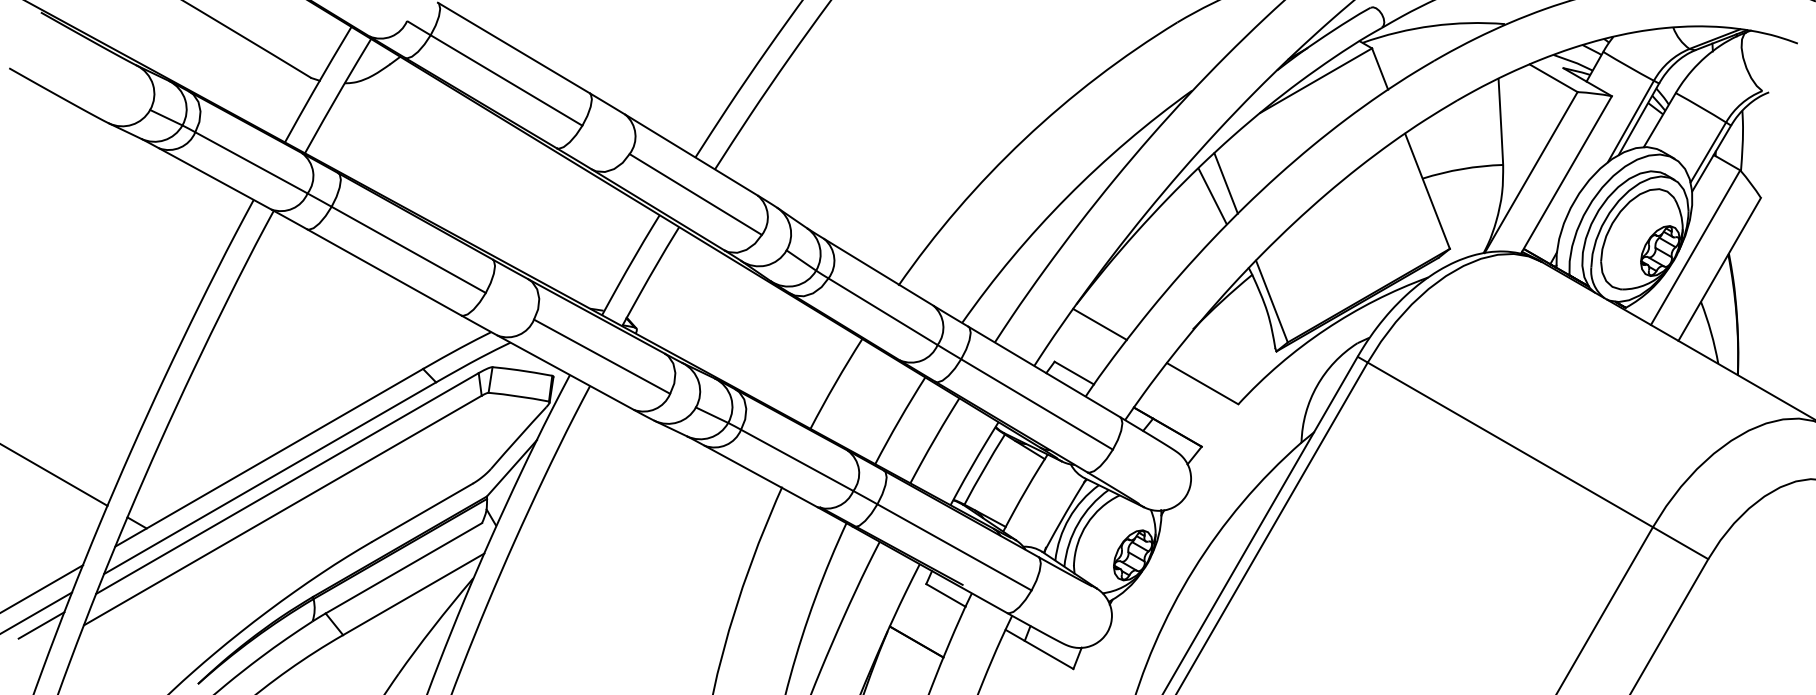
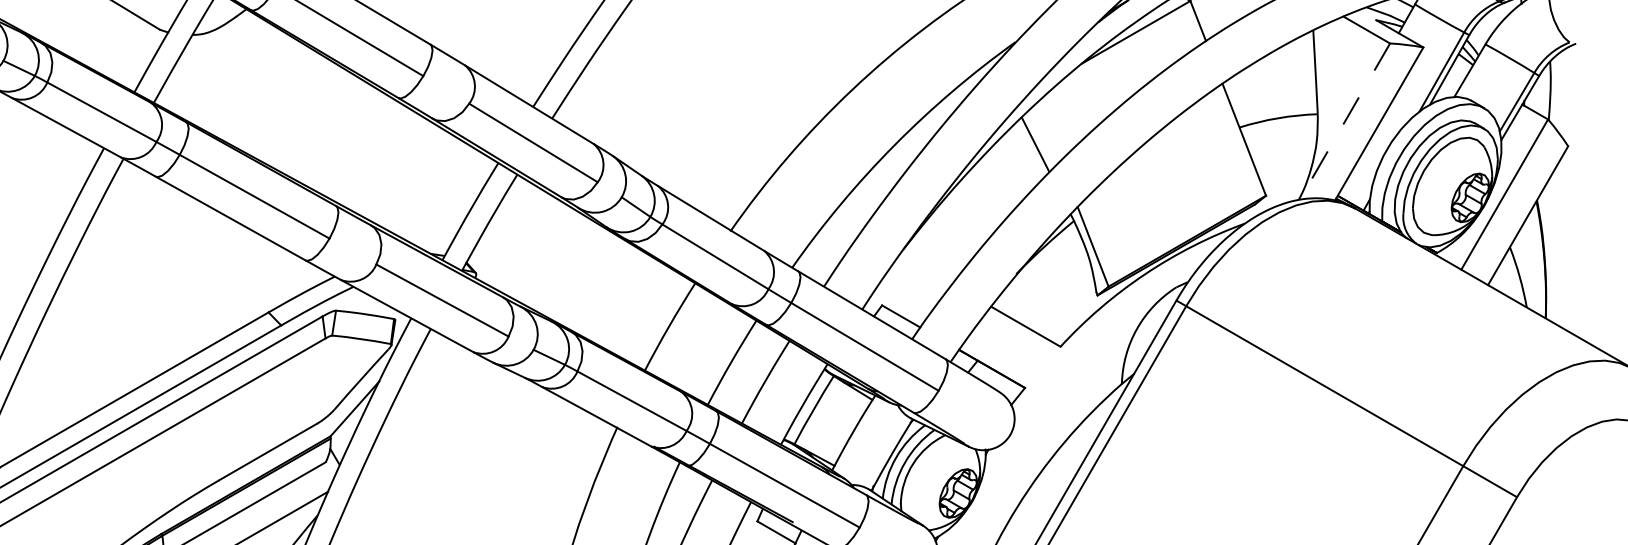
line: (1531, 172) -> (1345, 121), solid -> dashed
line: (1225, 183) -> (1048, 132), removed
line: (1099, 324) -> (925, 269), removed

